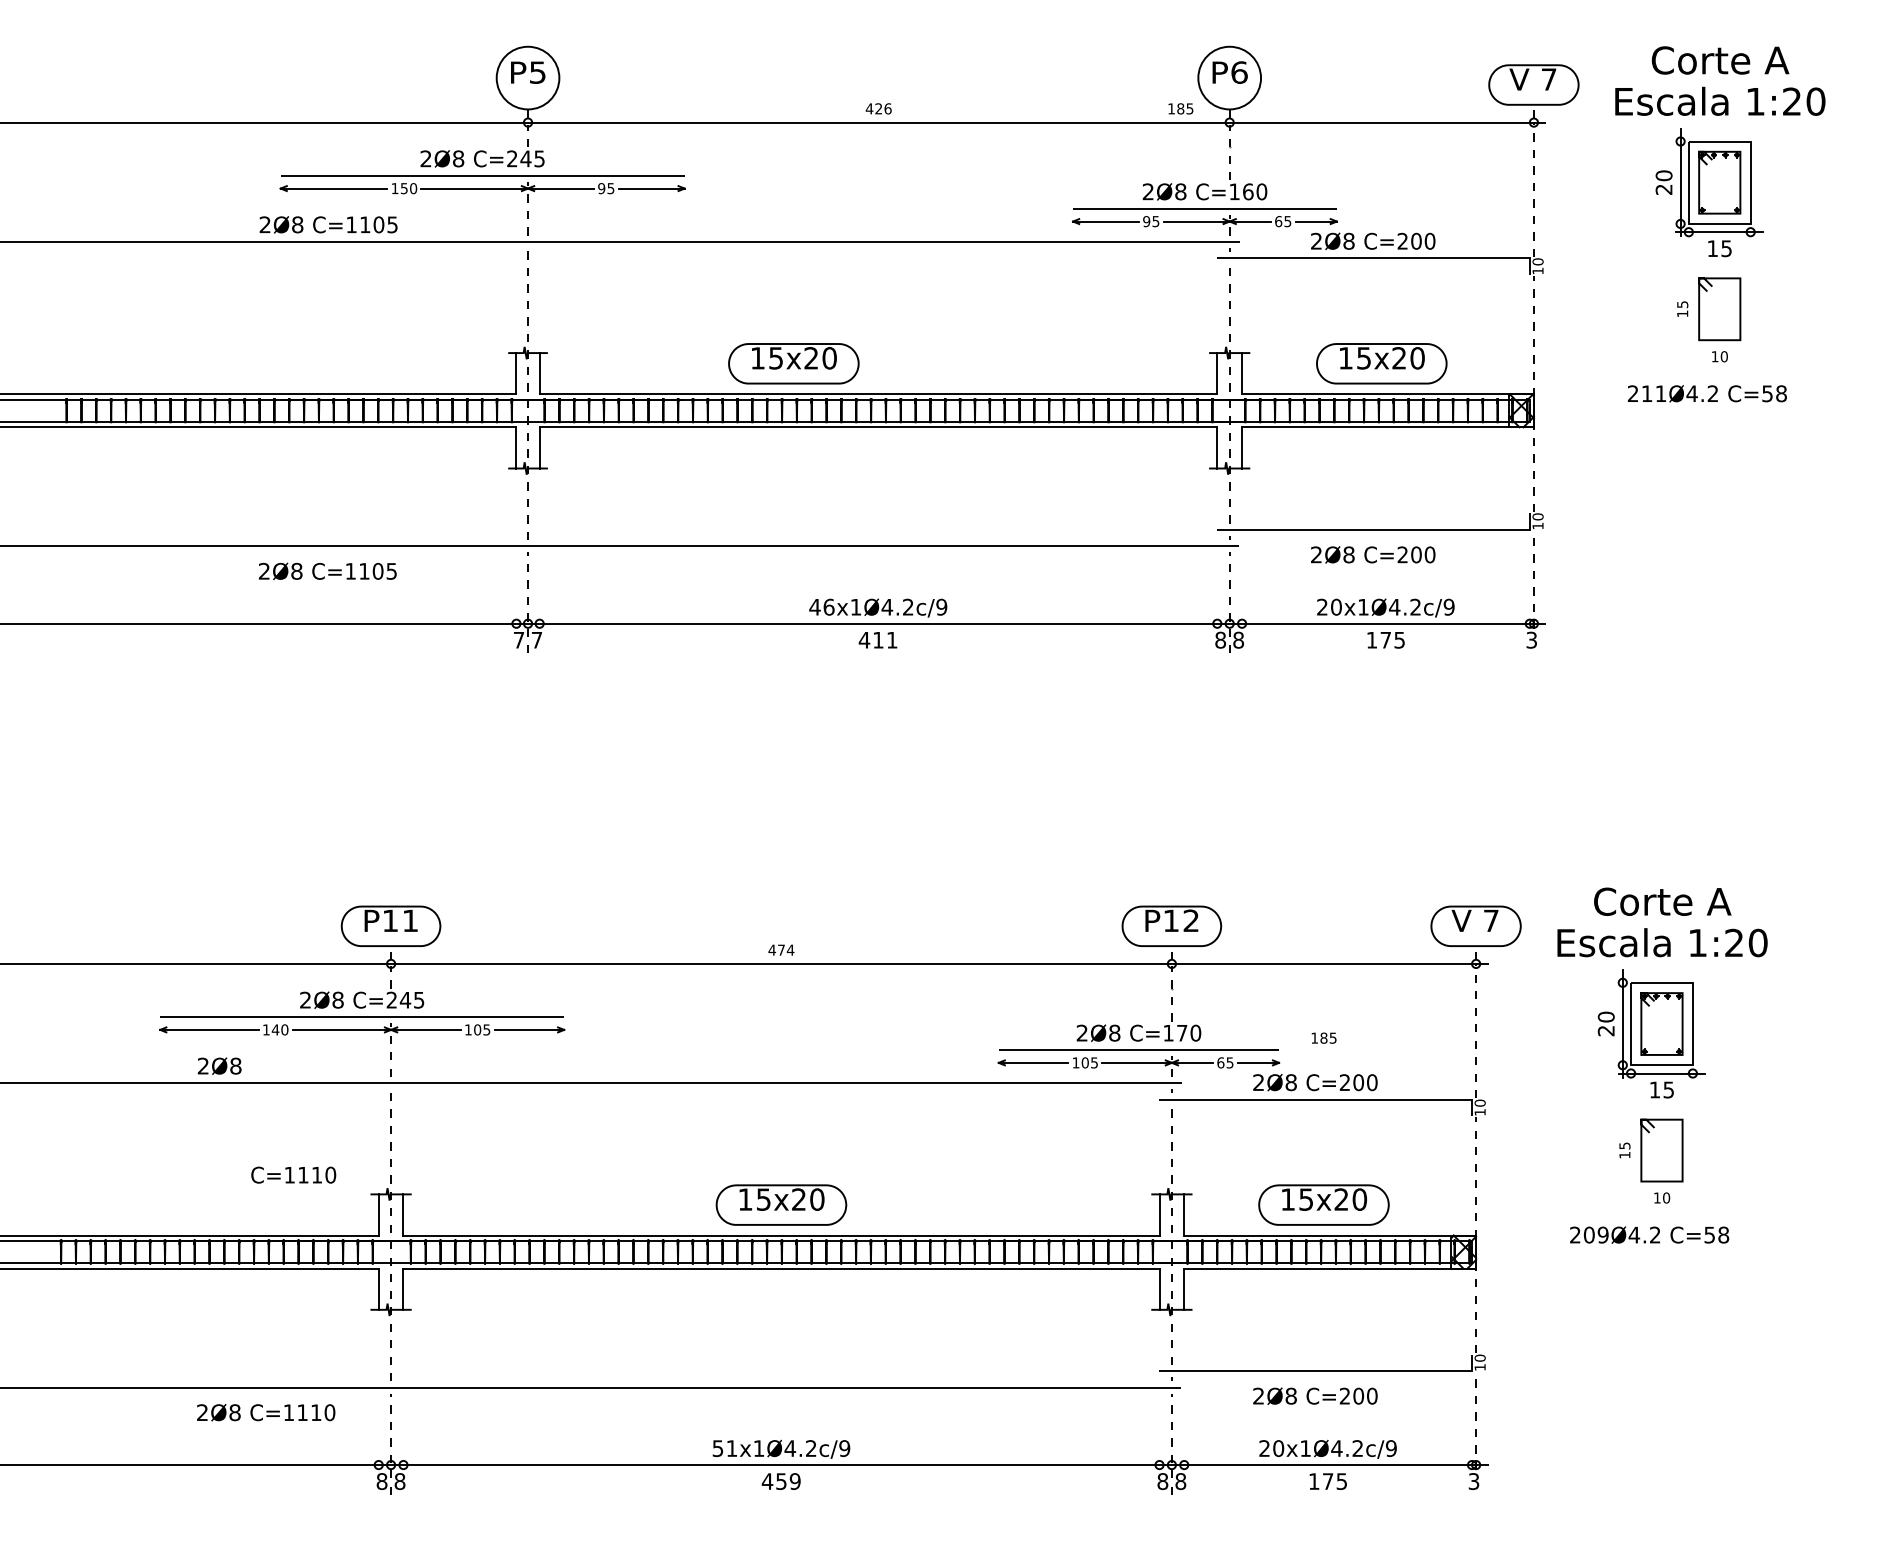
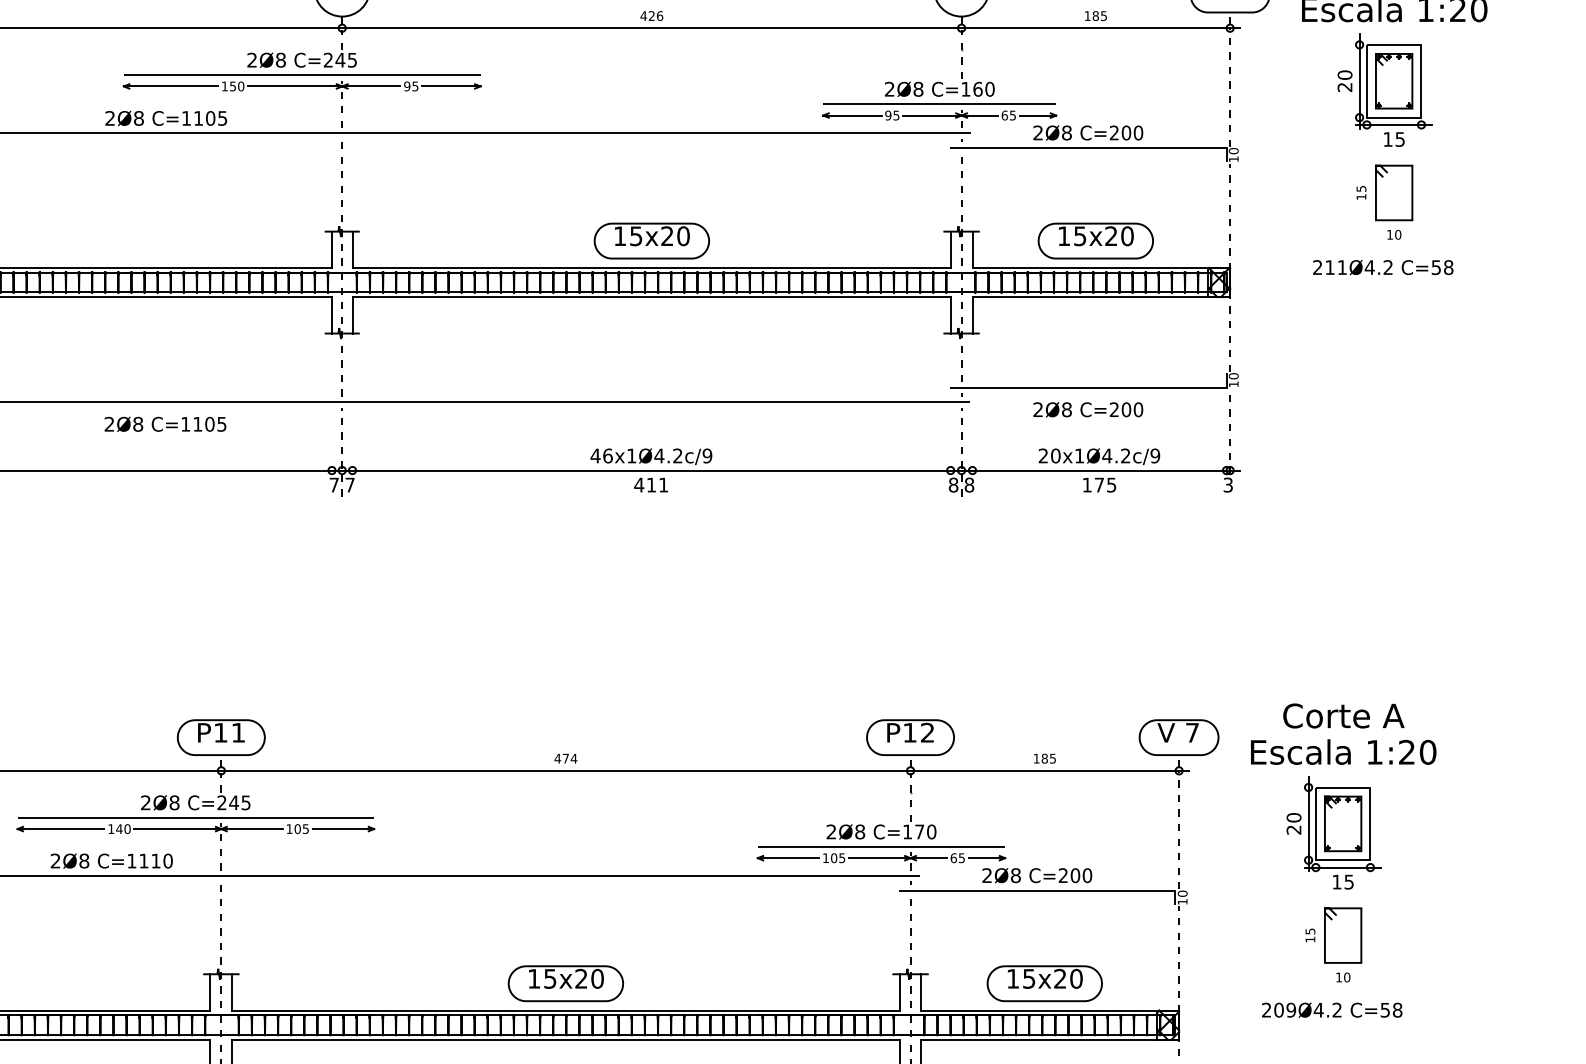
text: (1180, 108) -> (1095, 15), moved
part: (793, 363) -> (651, 240), moved
text: (1323, 1037) -> (1044, 758), moved
text: (293, 1174) -> (135, 860), moved

